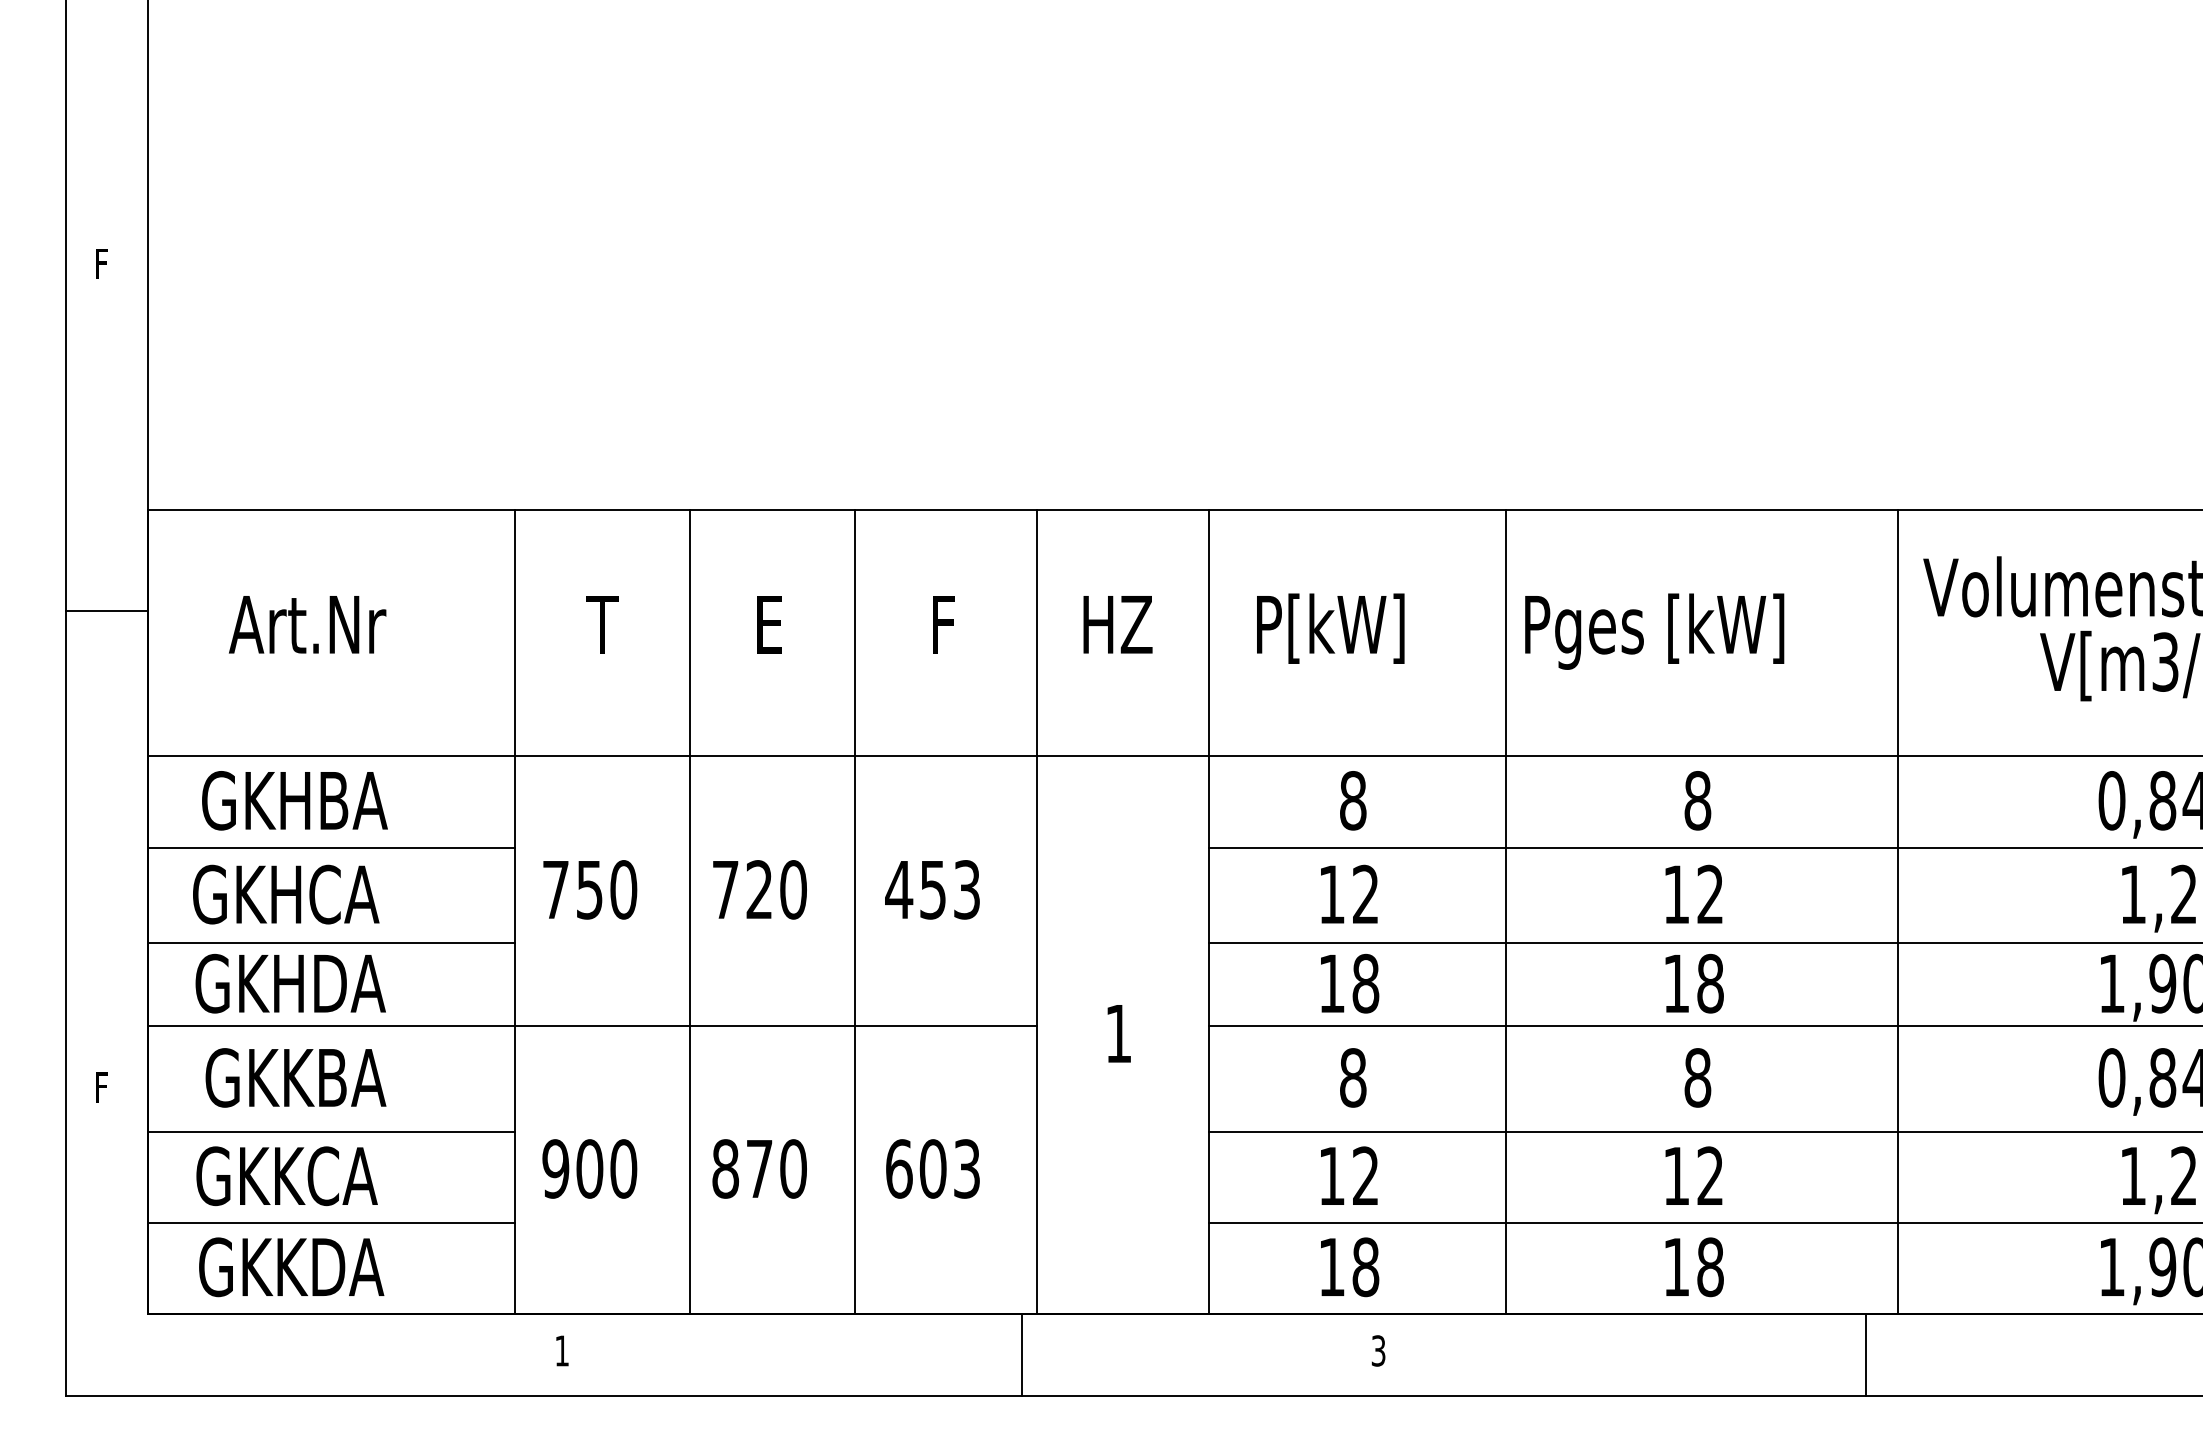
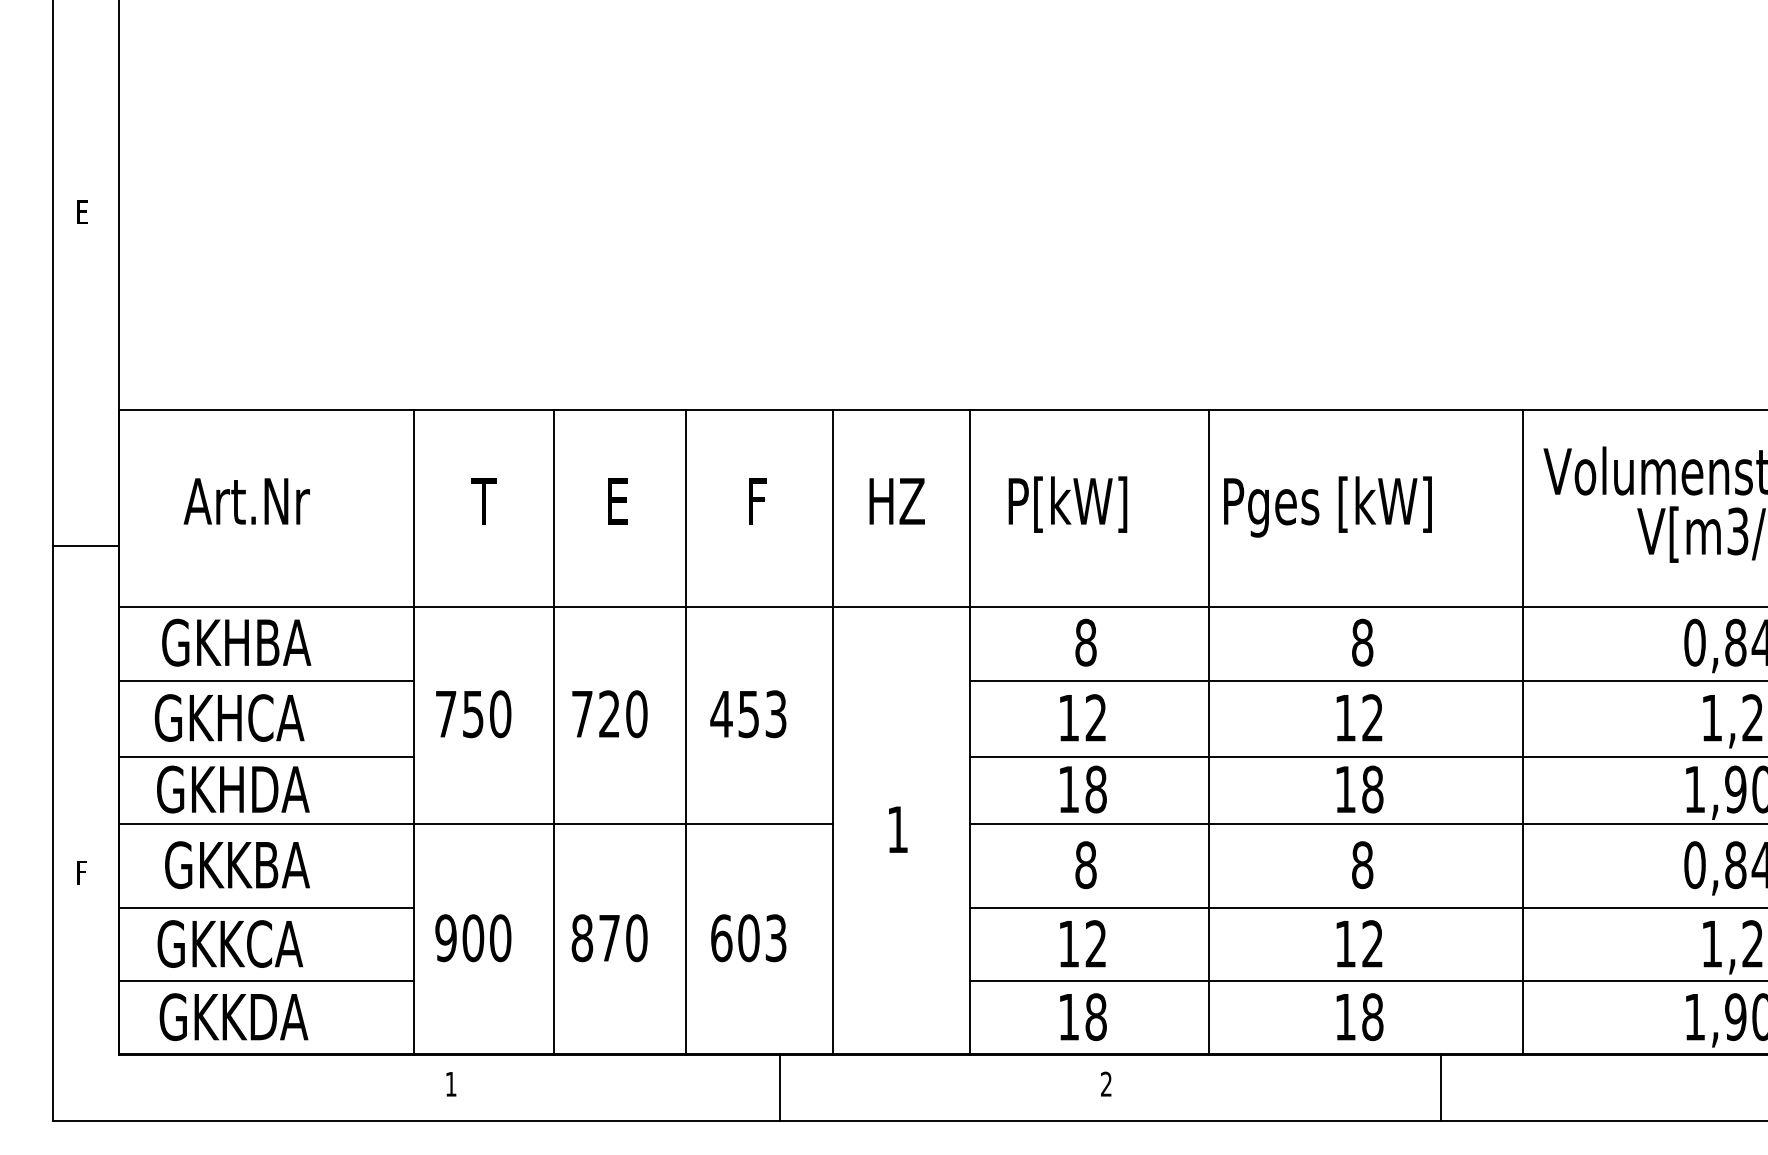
text: (104, 263) -> (83, 211), F -> E
line: (107, 611) -> (86, 545), moved
text: (1378, 1351) -> (1106, 1084), 3 -> 2
line: (1021, 1354) -> (779, 1087), moved
line: (1865, 1354) -> (1440, 1087), moved

